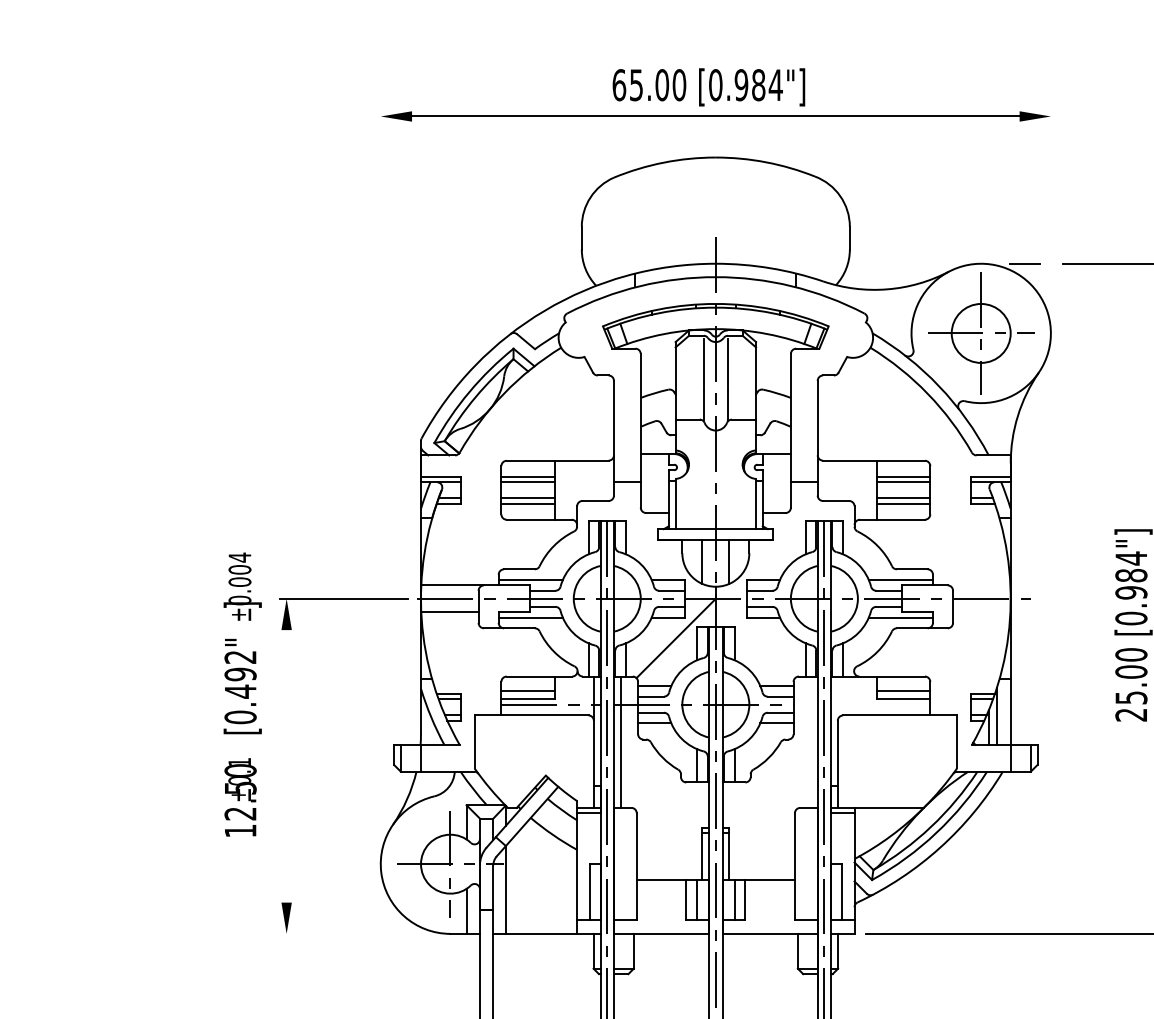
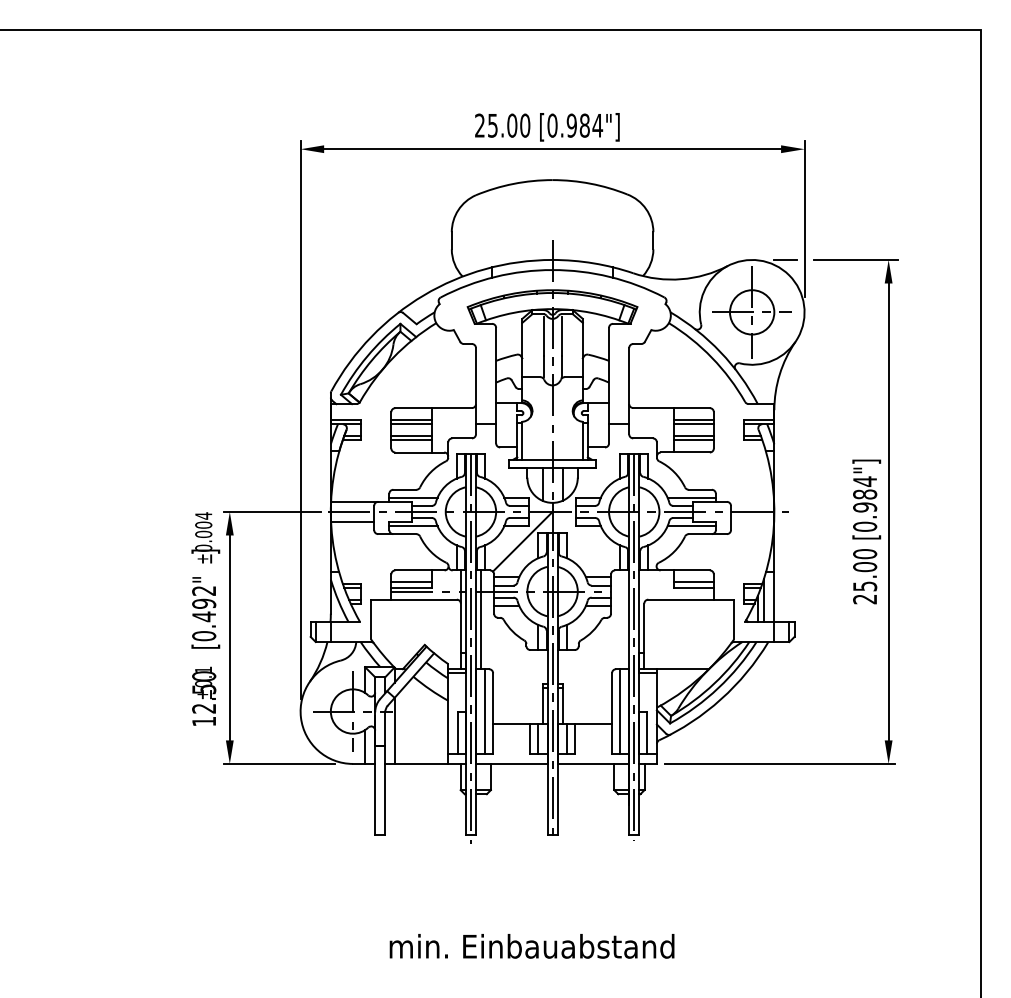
text: (619, 84) -> (480, 125), 65.00 -> 25.00
line: (1050, 209) -> (804, 219), added
line: (380, 475) -> (300, 419), added
text: (242, 693) -> (205, 618), moved
line: (286, 765) -> (229, 637), added
line: (626, 864) -> (485, 711), added
line: (806, 864) -> (620, 711), added
line: (352, 933) -> (279, 763), added

